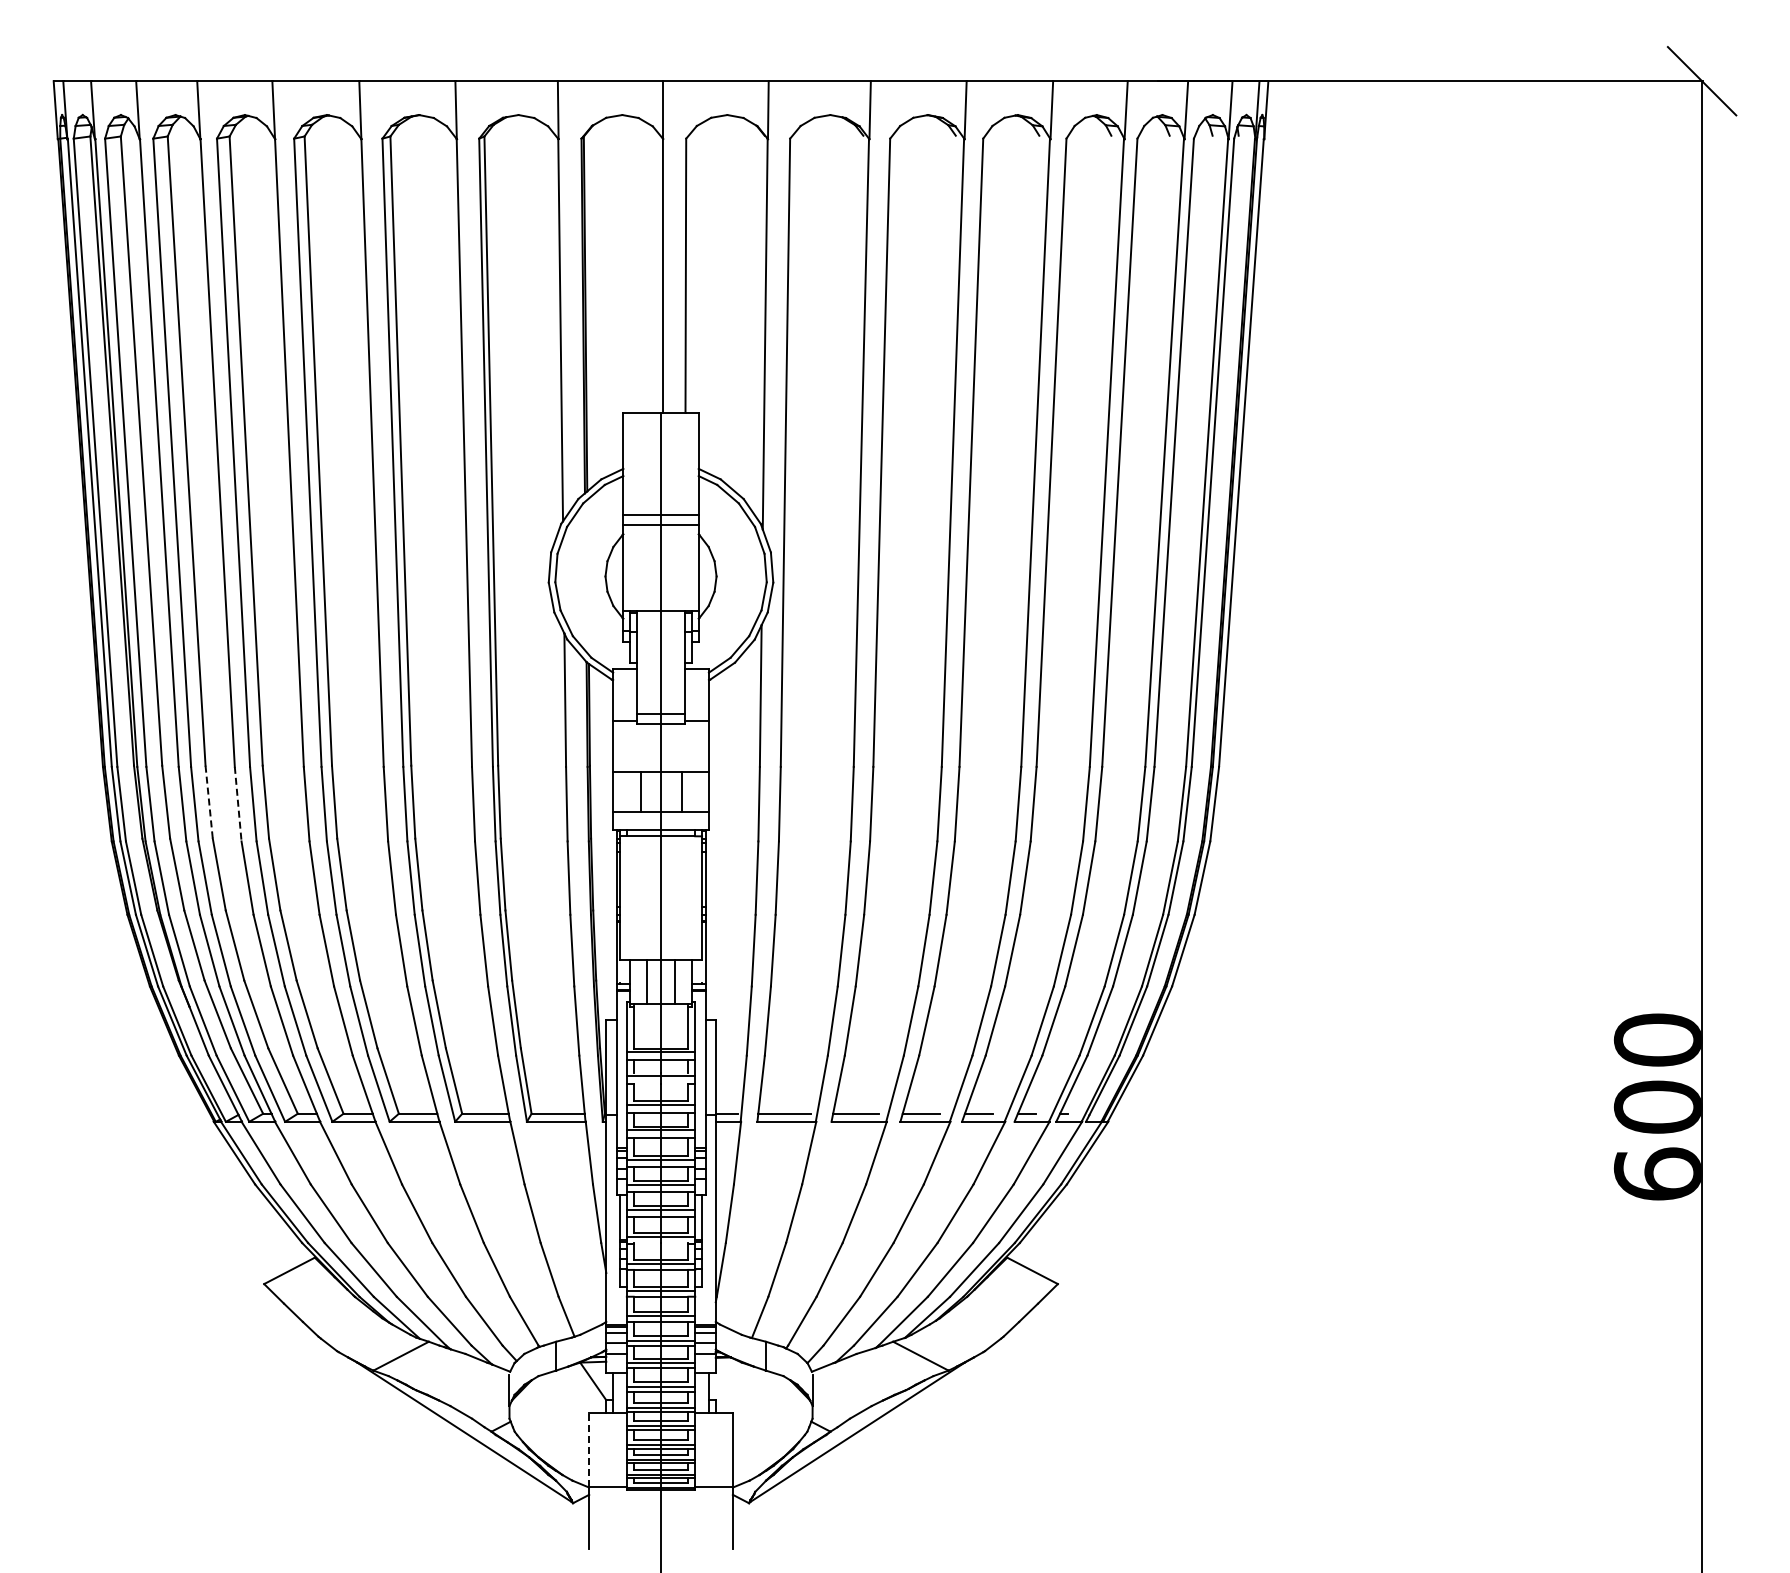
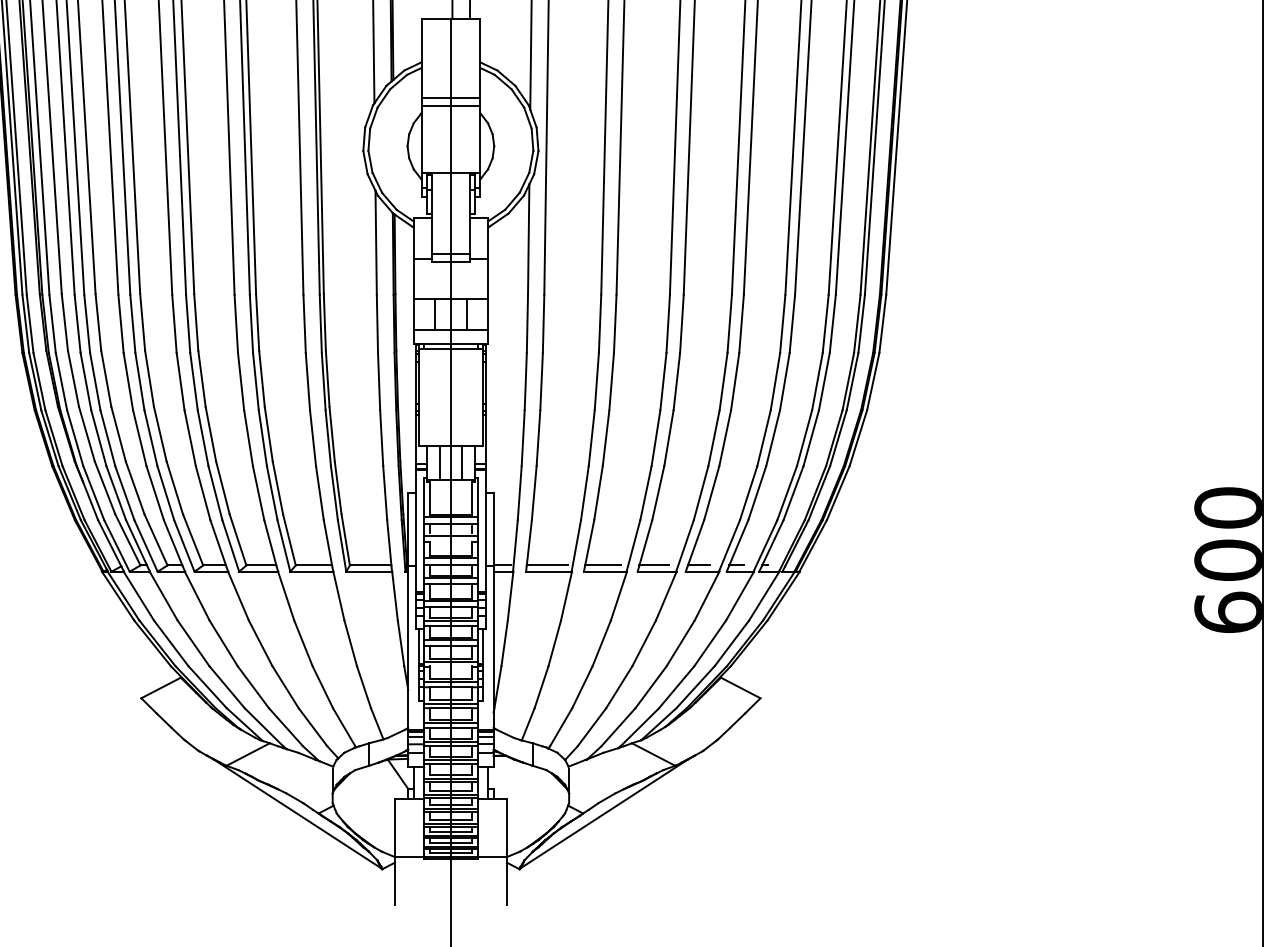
line: (209, 802) -> (98, 322), dashed -> solid
line: (238, 804) -> (121, 324), dashed -> solid
line: (589, 1449) -> (395, 827), dashed -> solid

